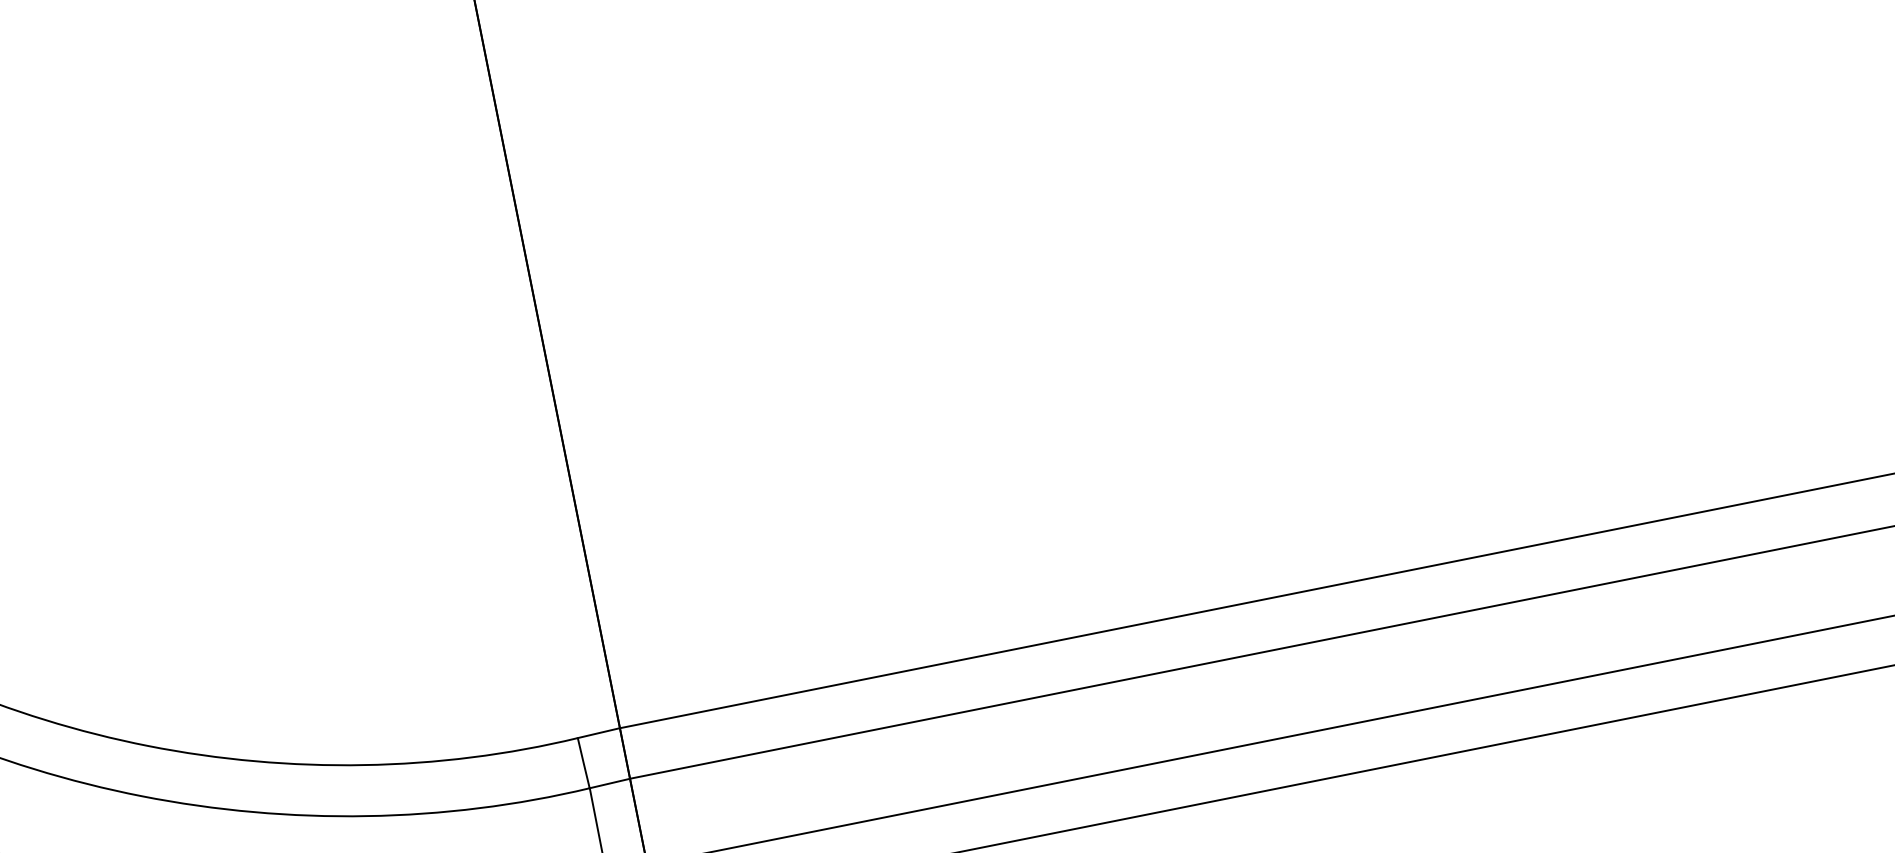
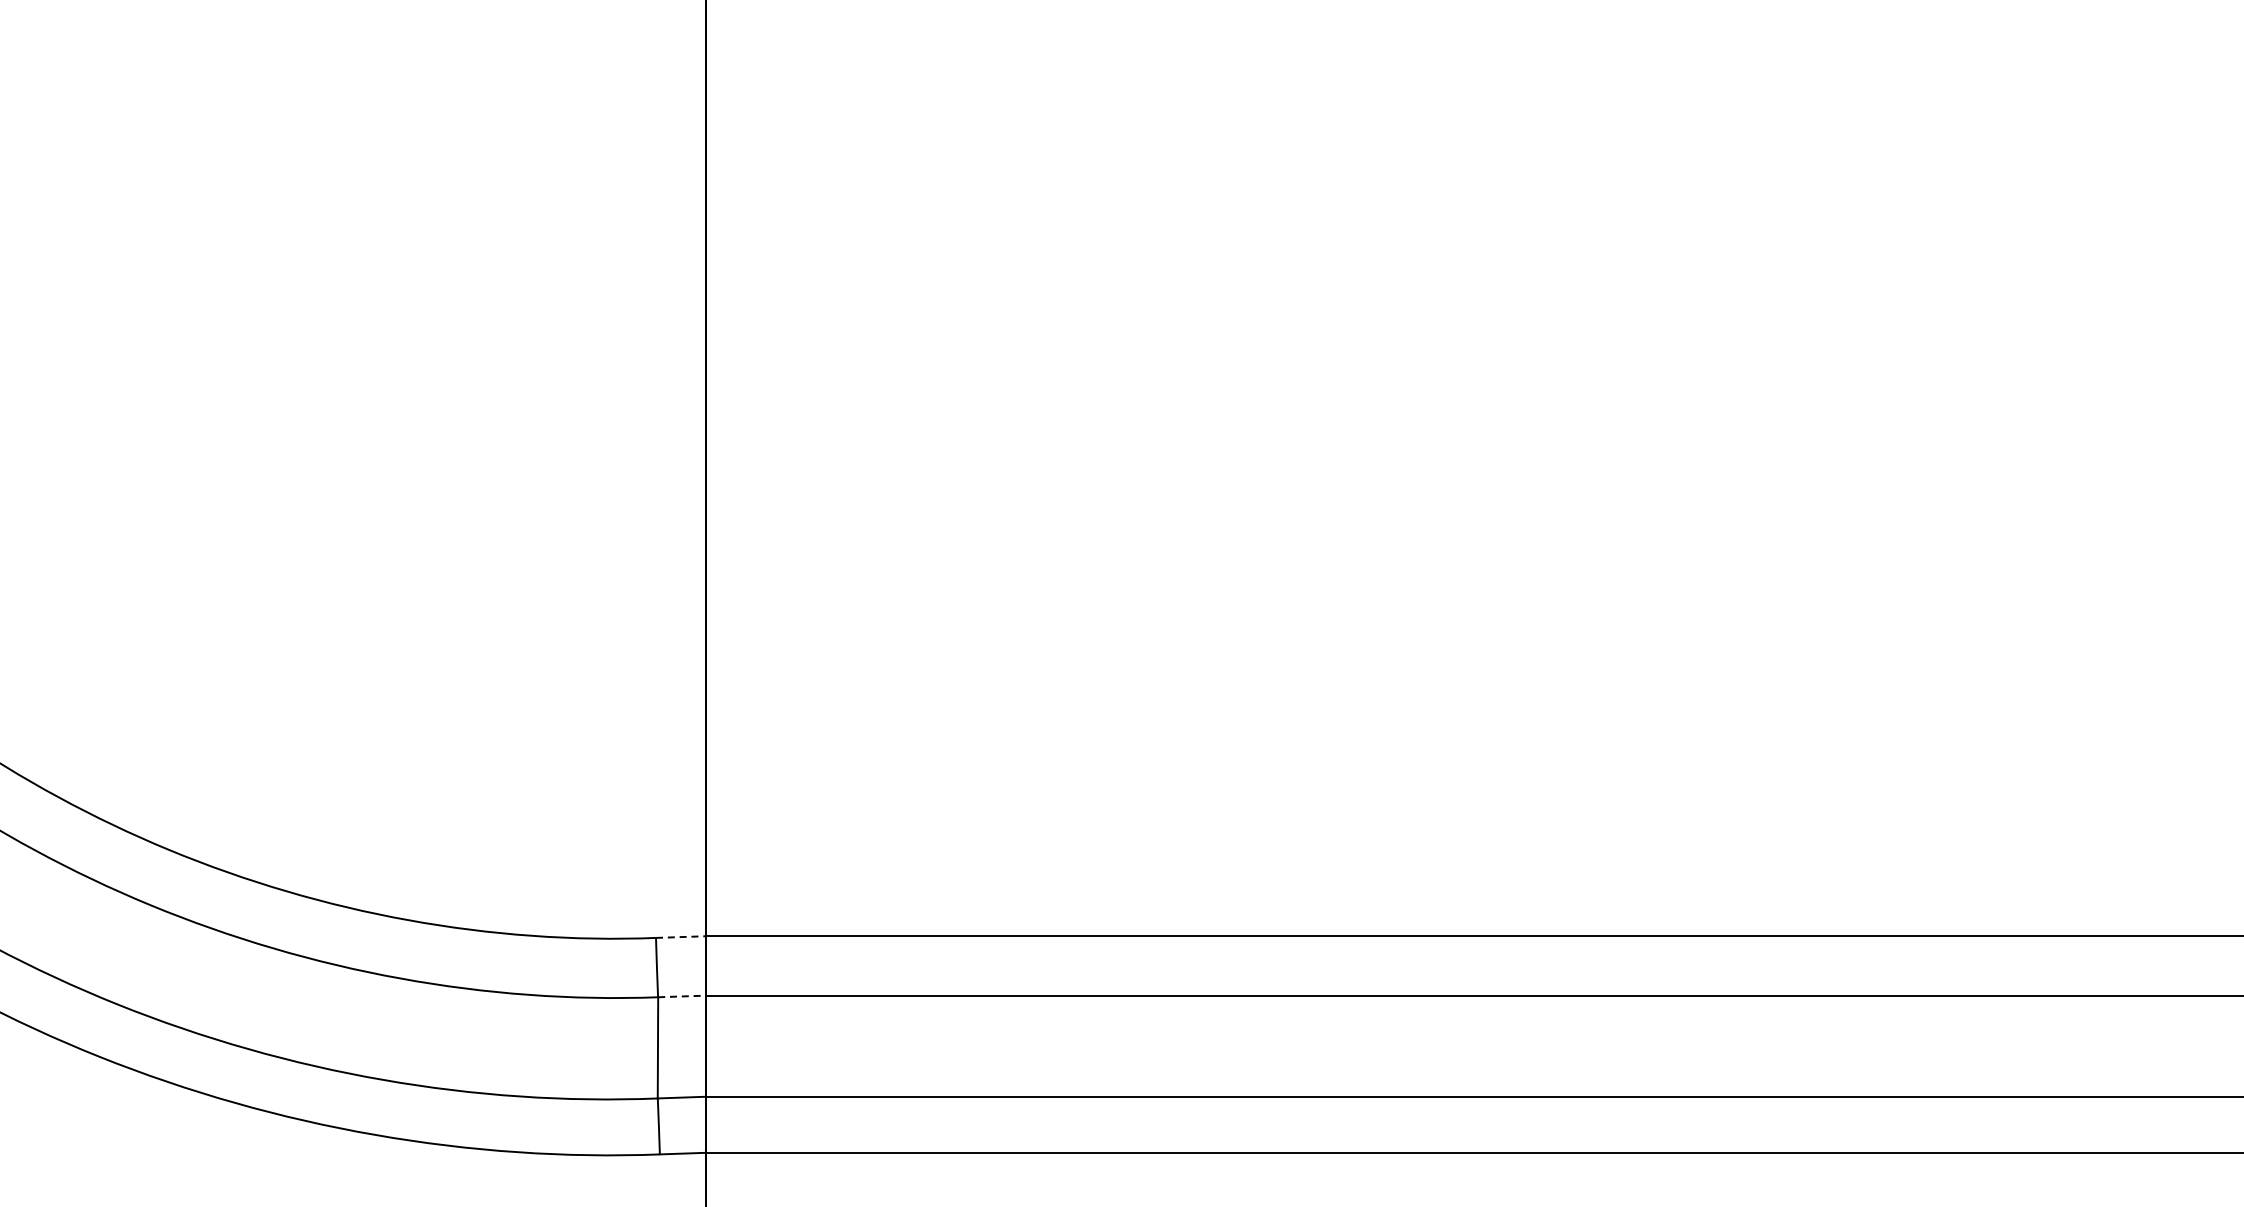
line: (598, 733) -> (680, 937), solid -> dashed
line: (609, 783) -> (681, 996), solid -> dashed

